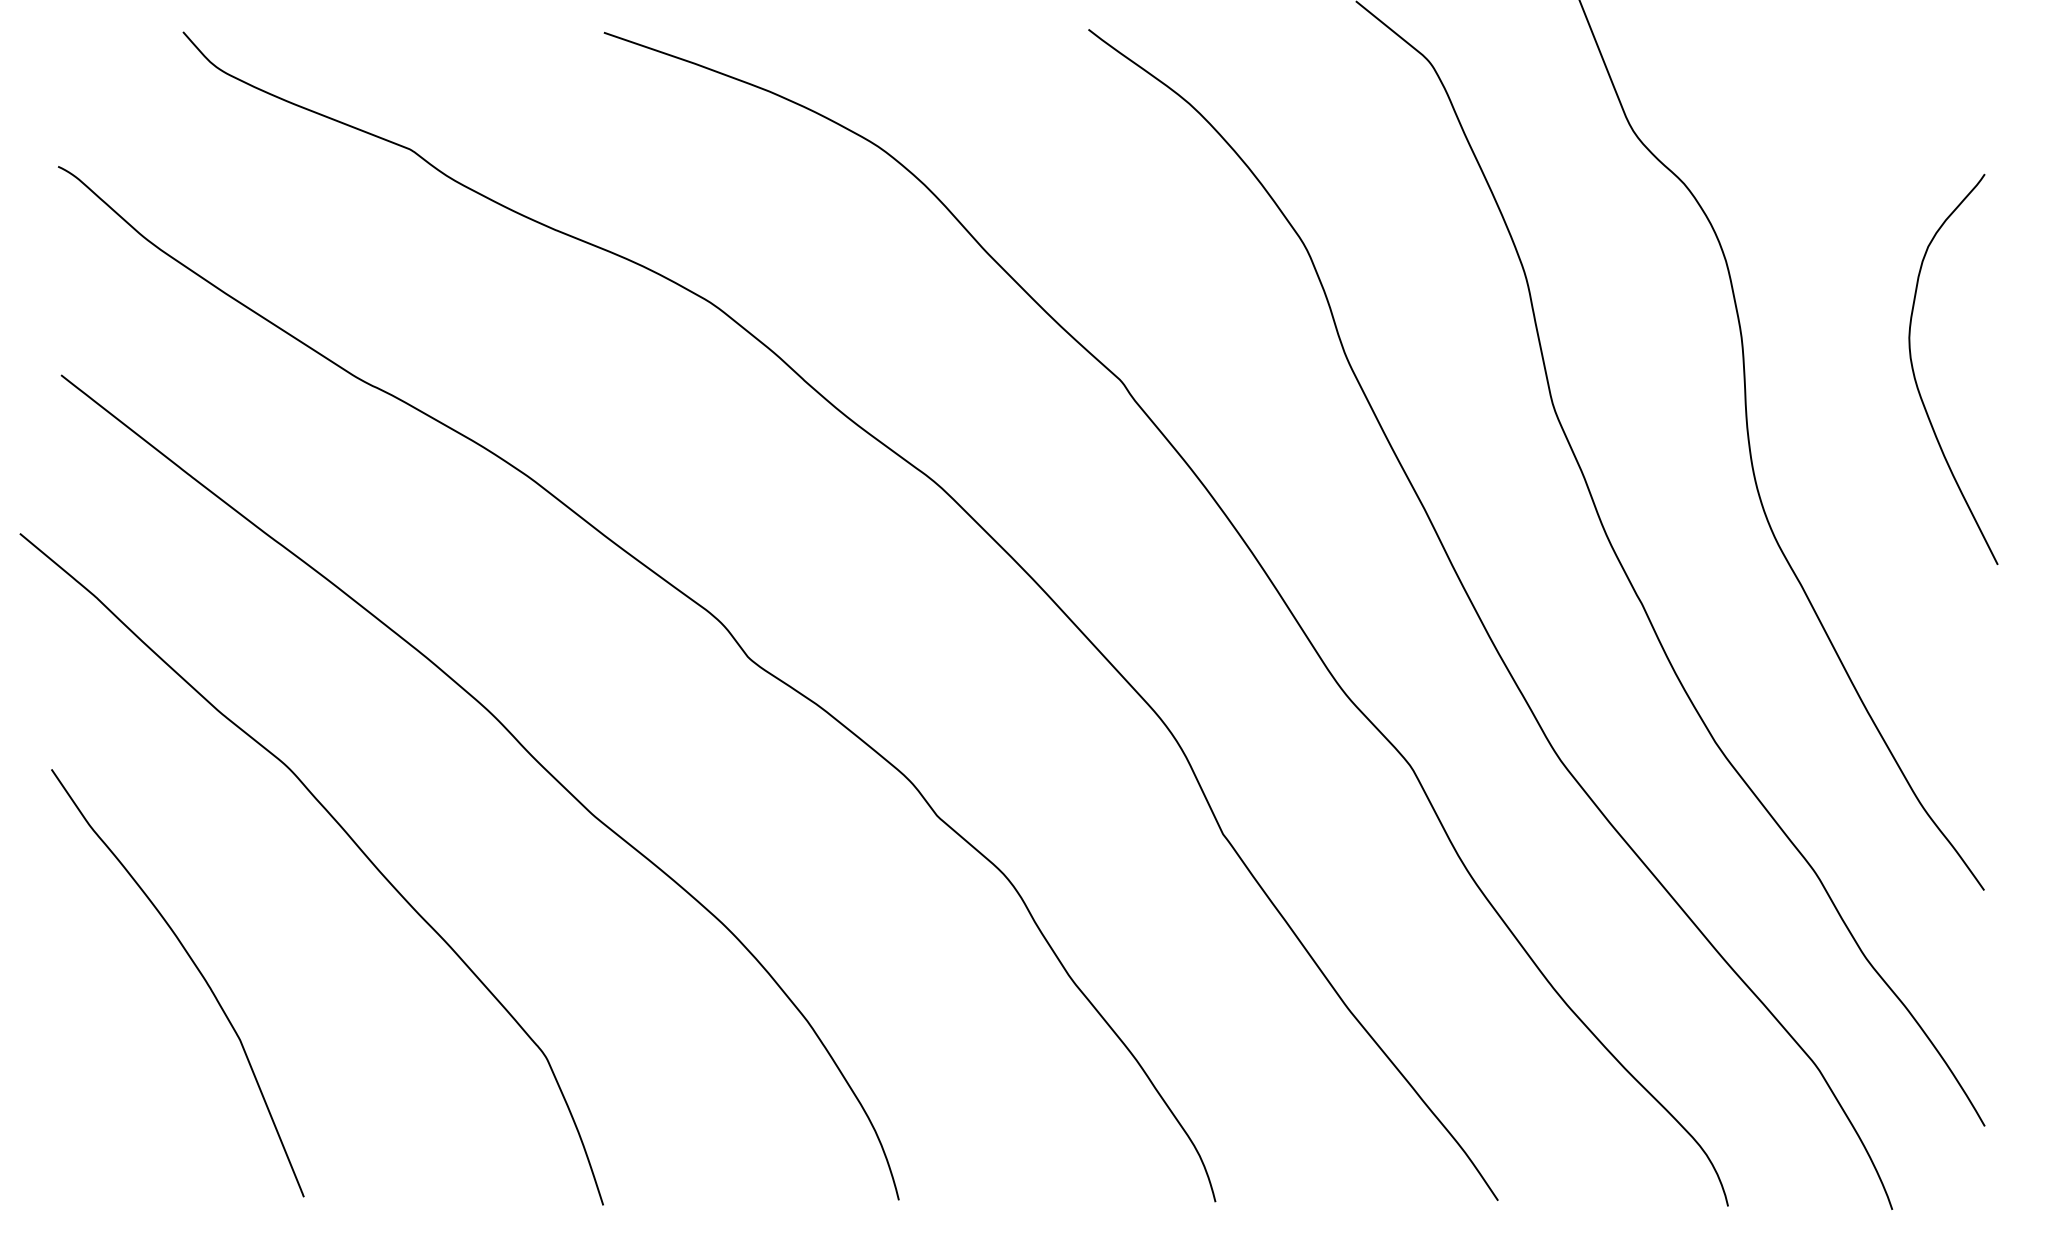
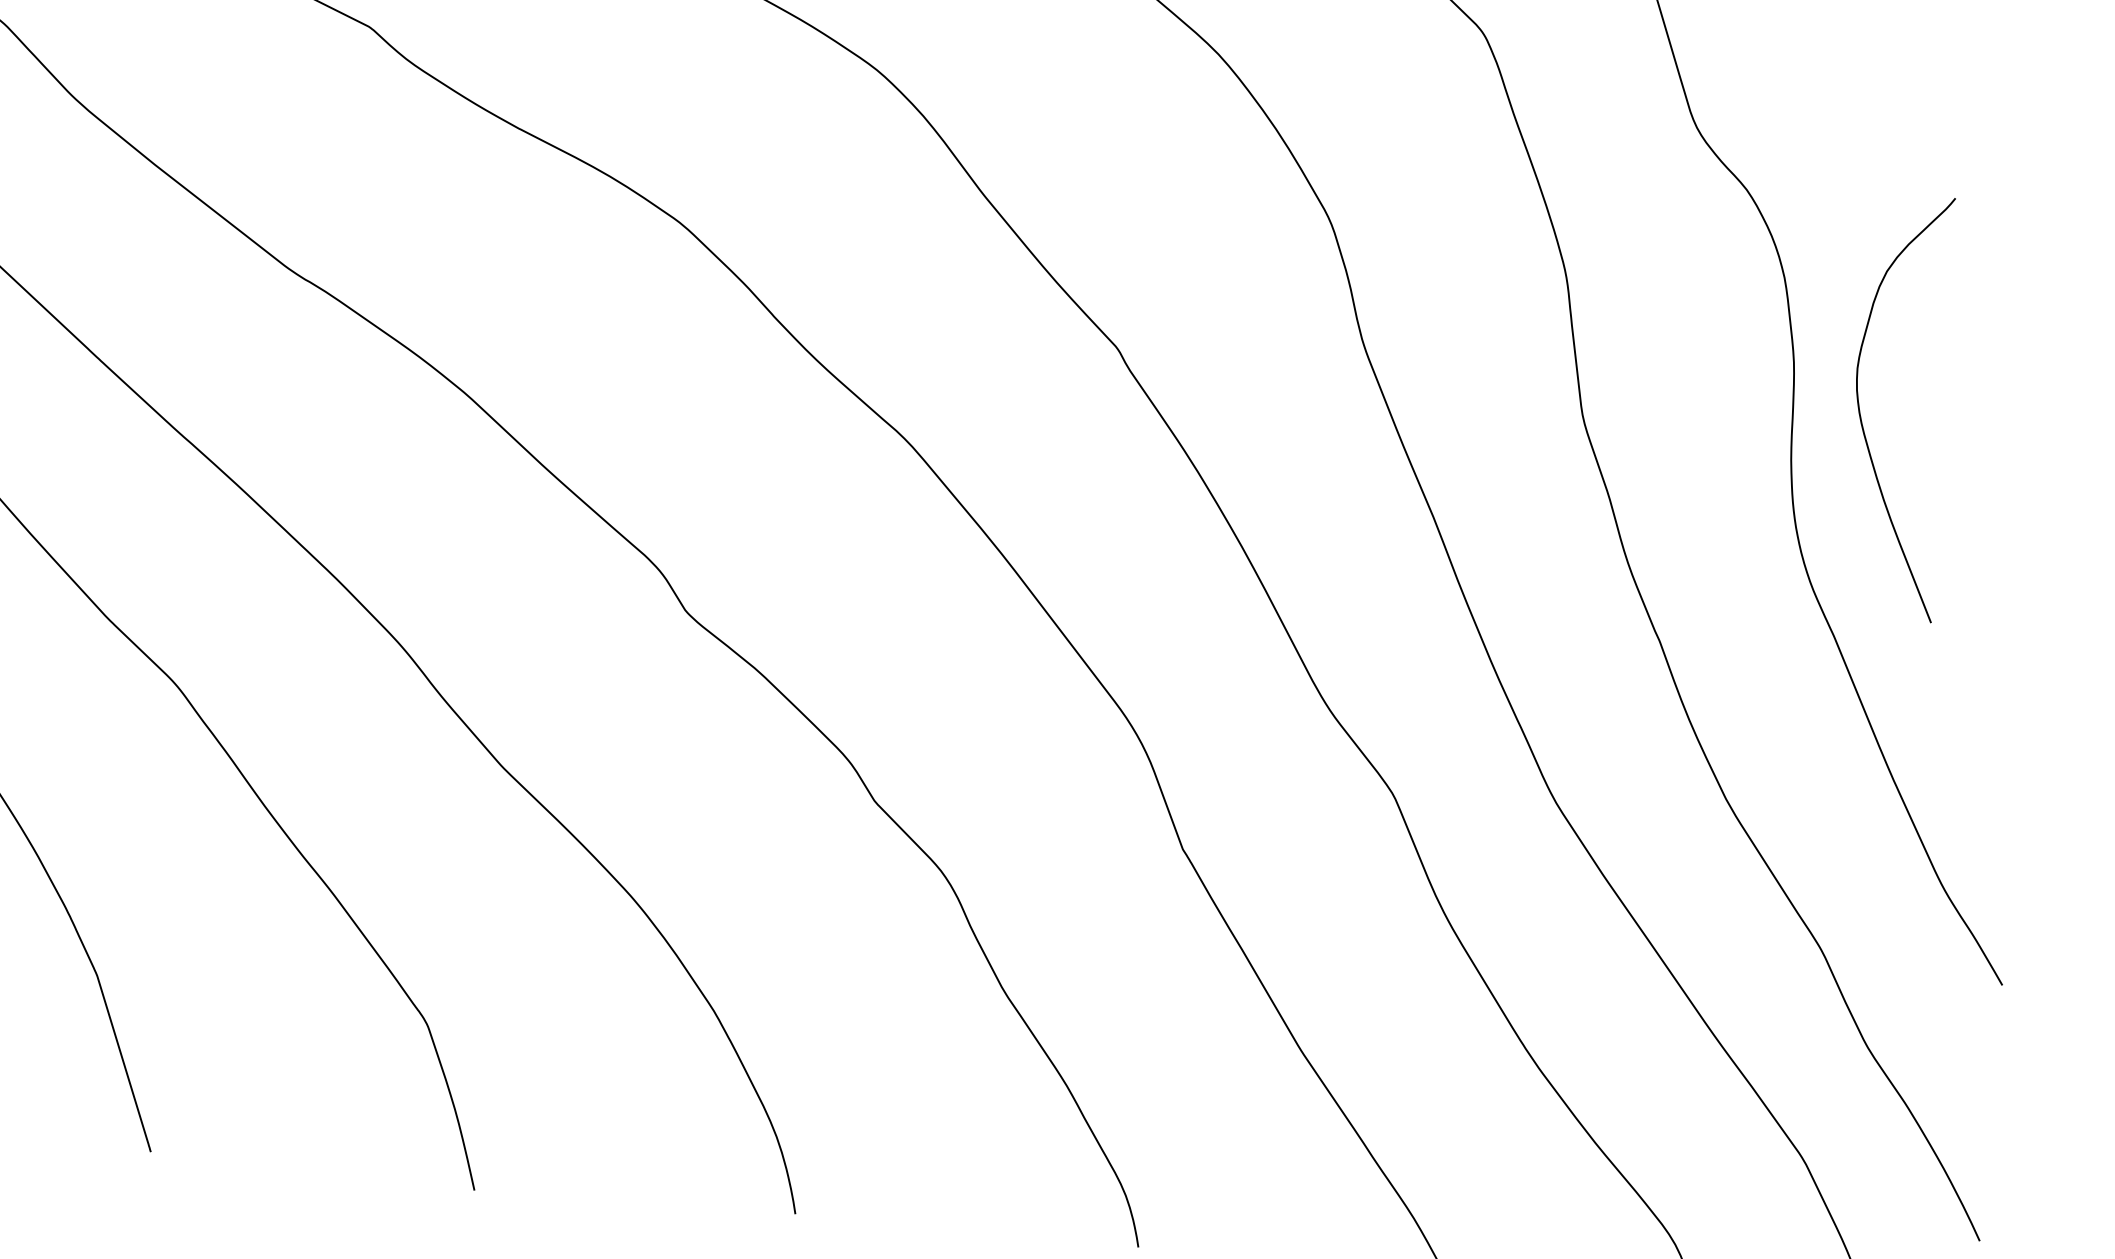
curve: (1916, 379) -> (1861, 414), moved

